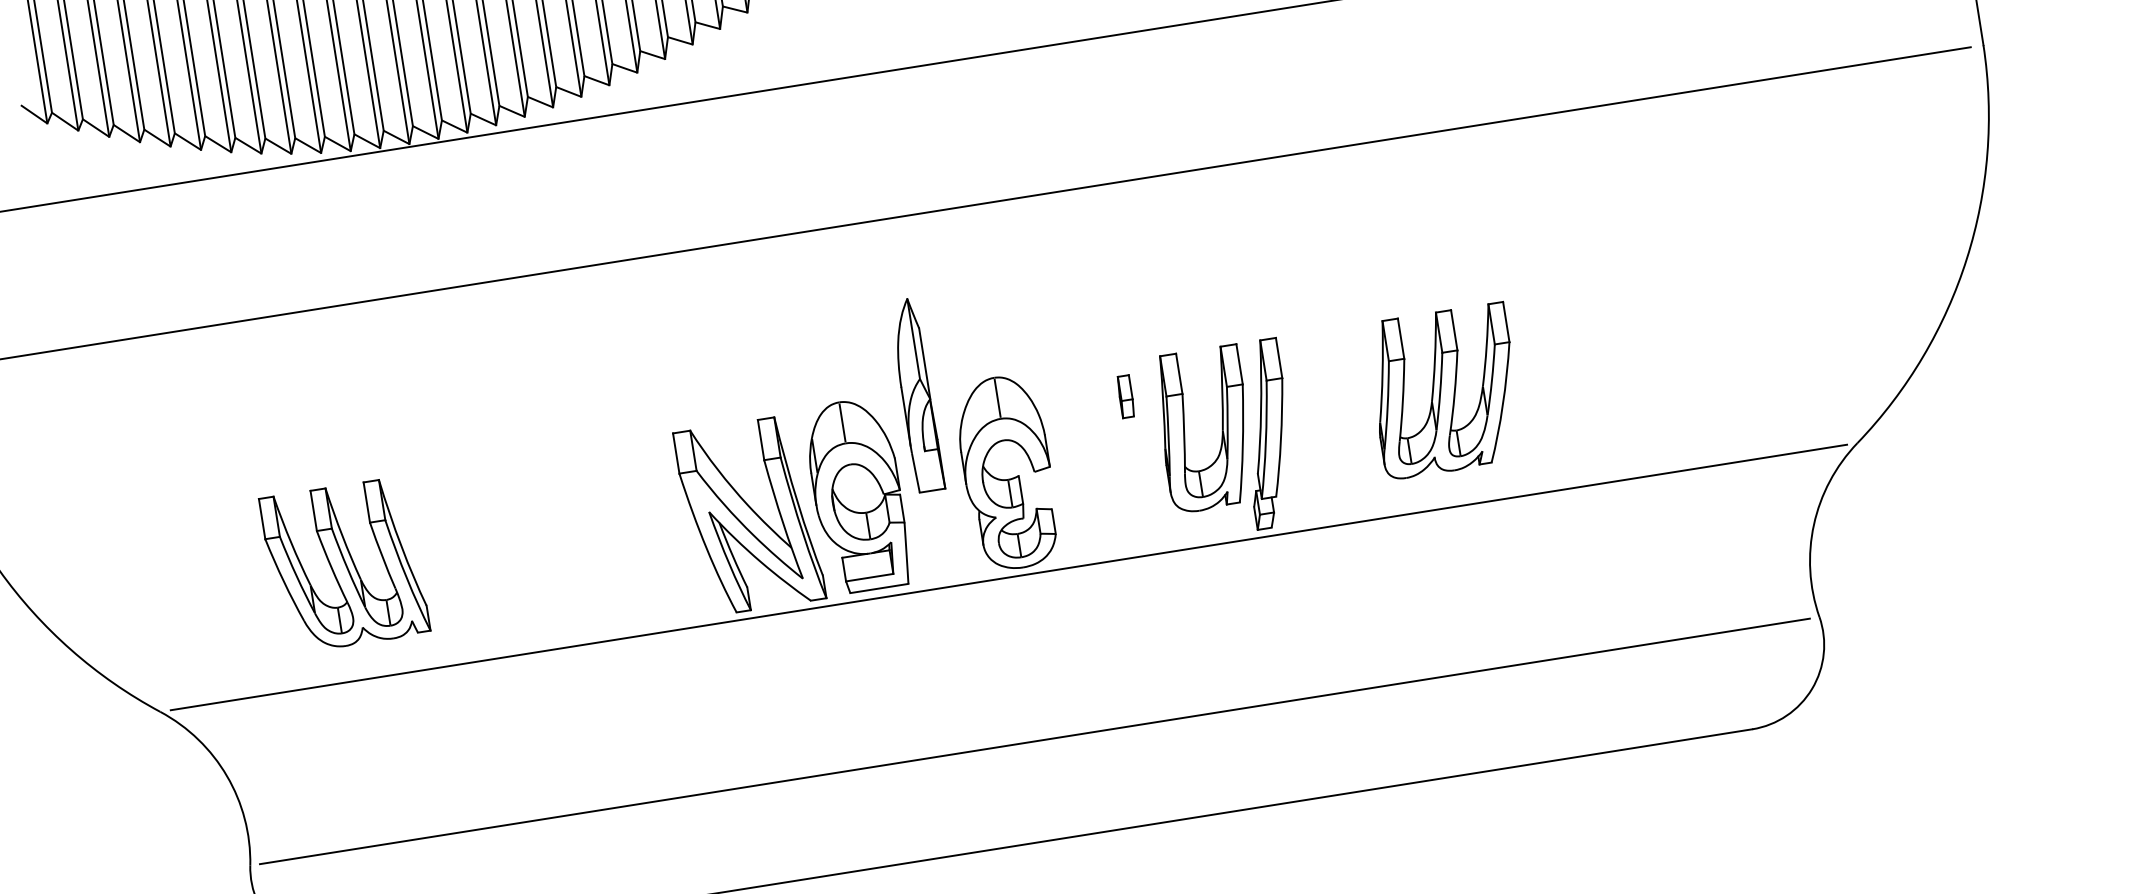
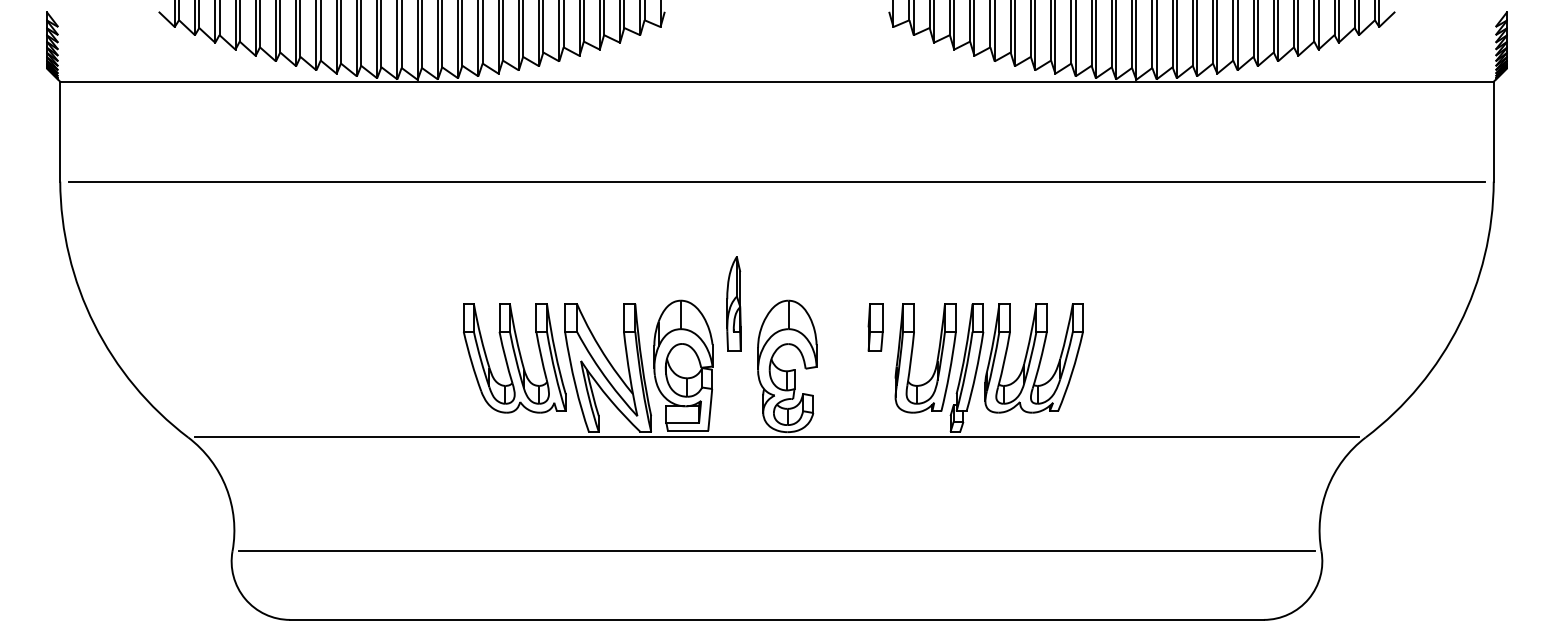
part: (1444, 391) -> (1033, 358), moved
part: (915, 394) -> (733, 303), size x0.71
part: (1125, 396) -> (875, 327), size x1.67
part: (344, 566) -> (514, 358), moved

